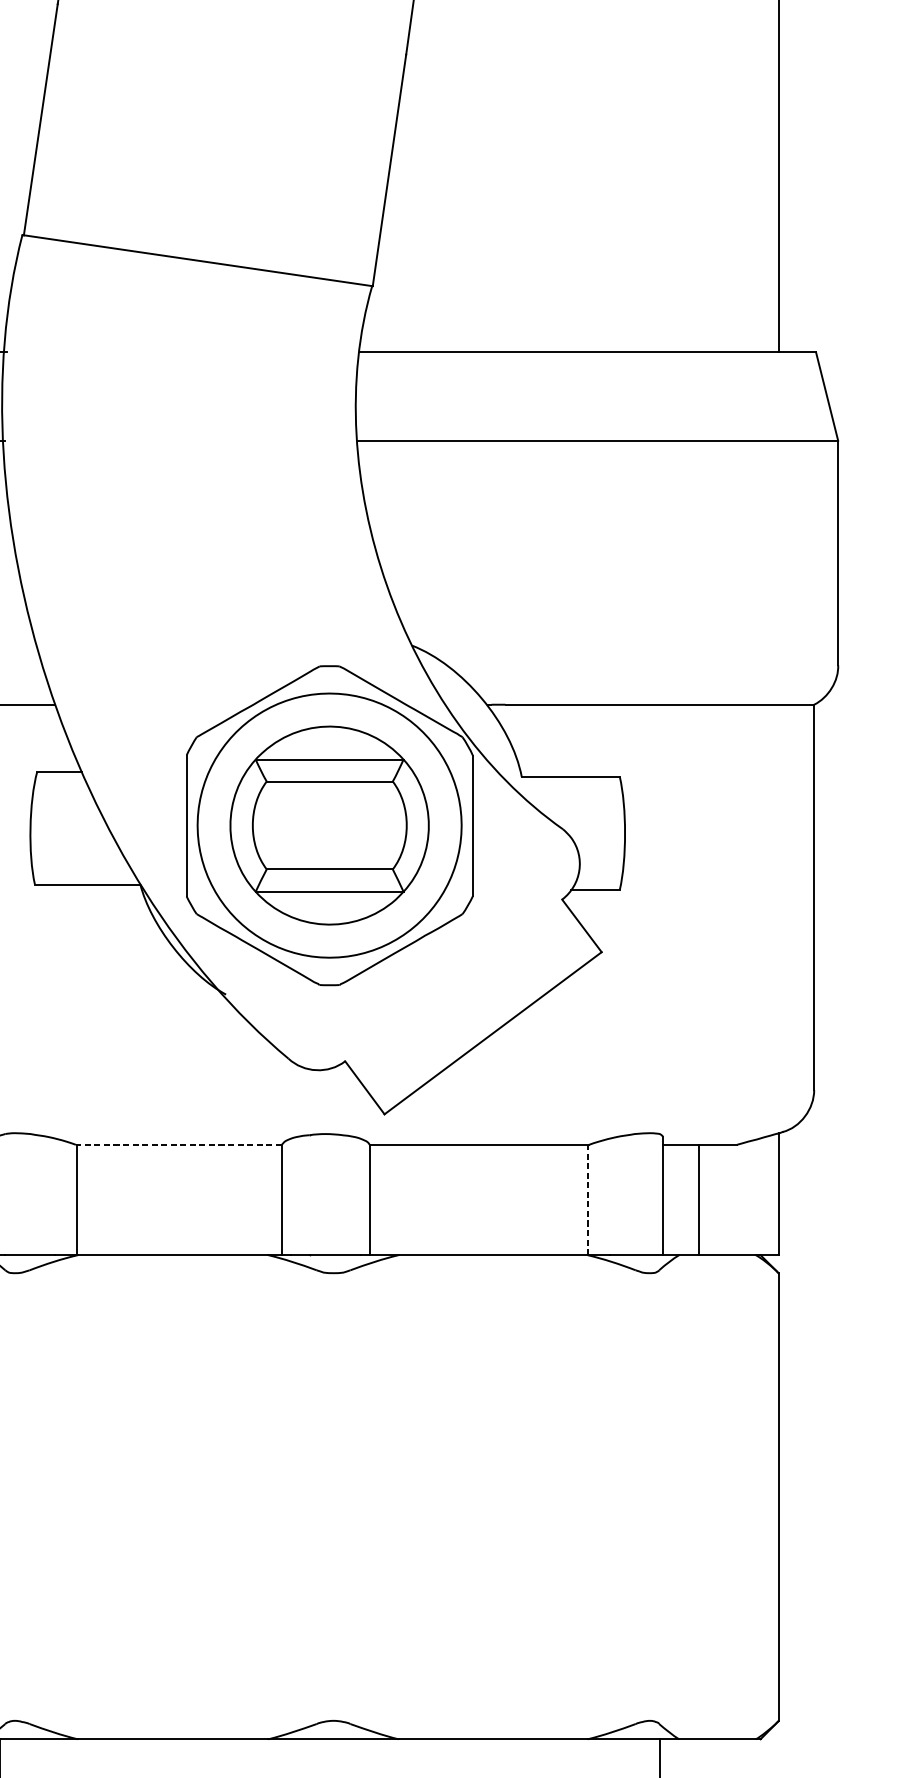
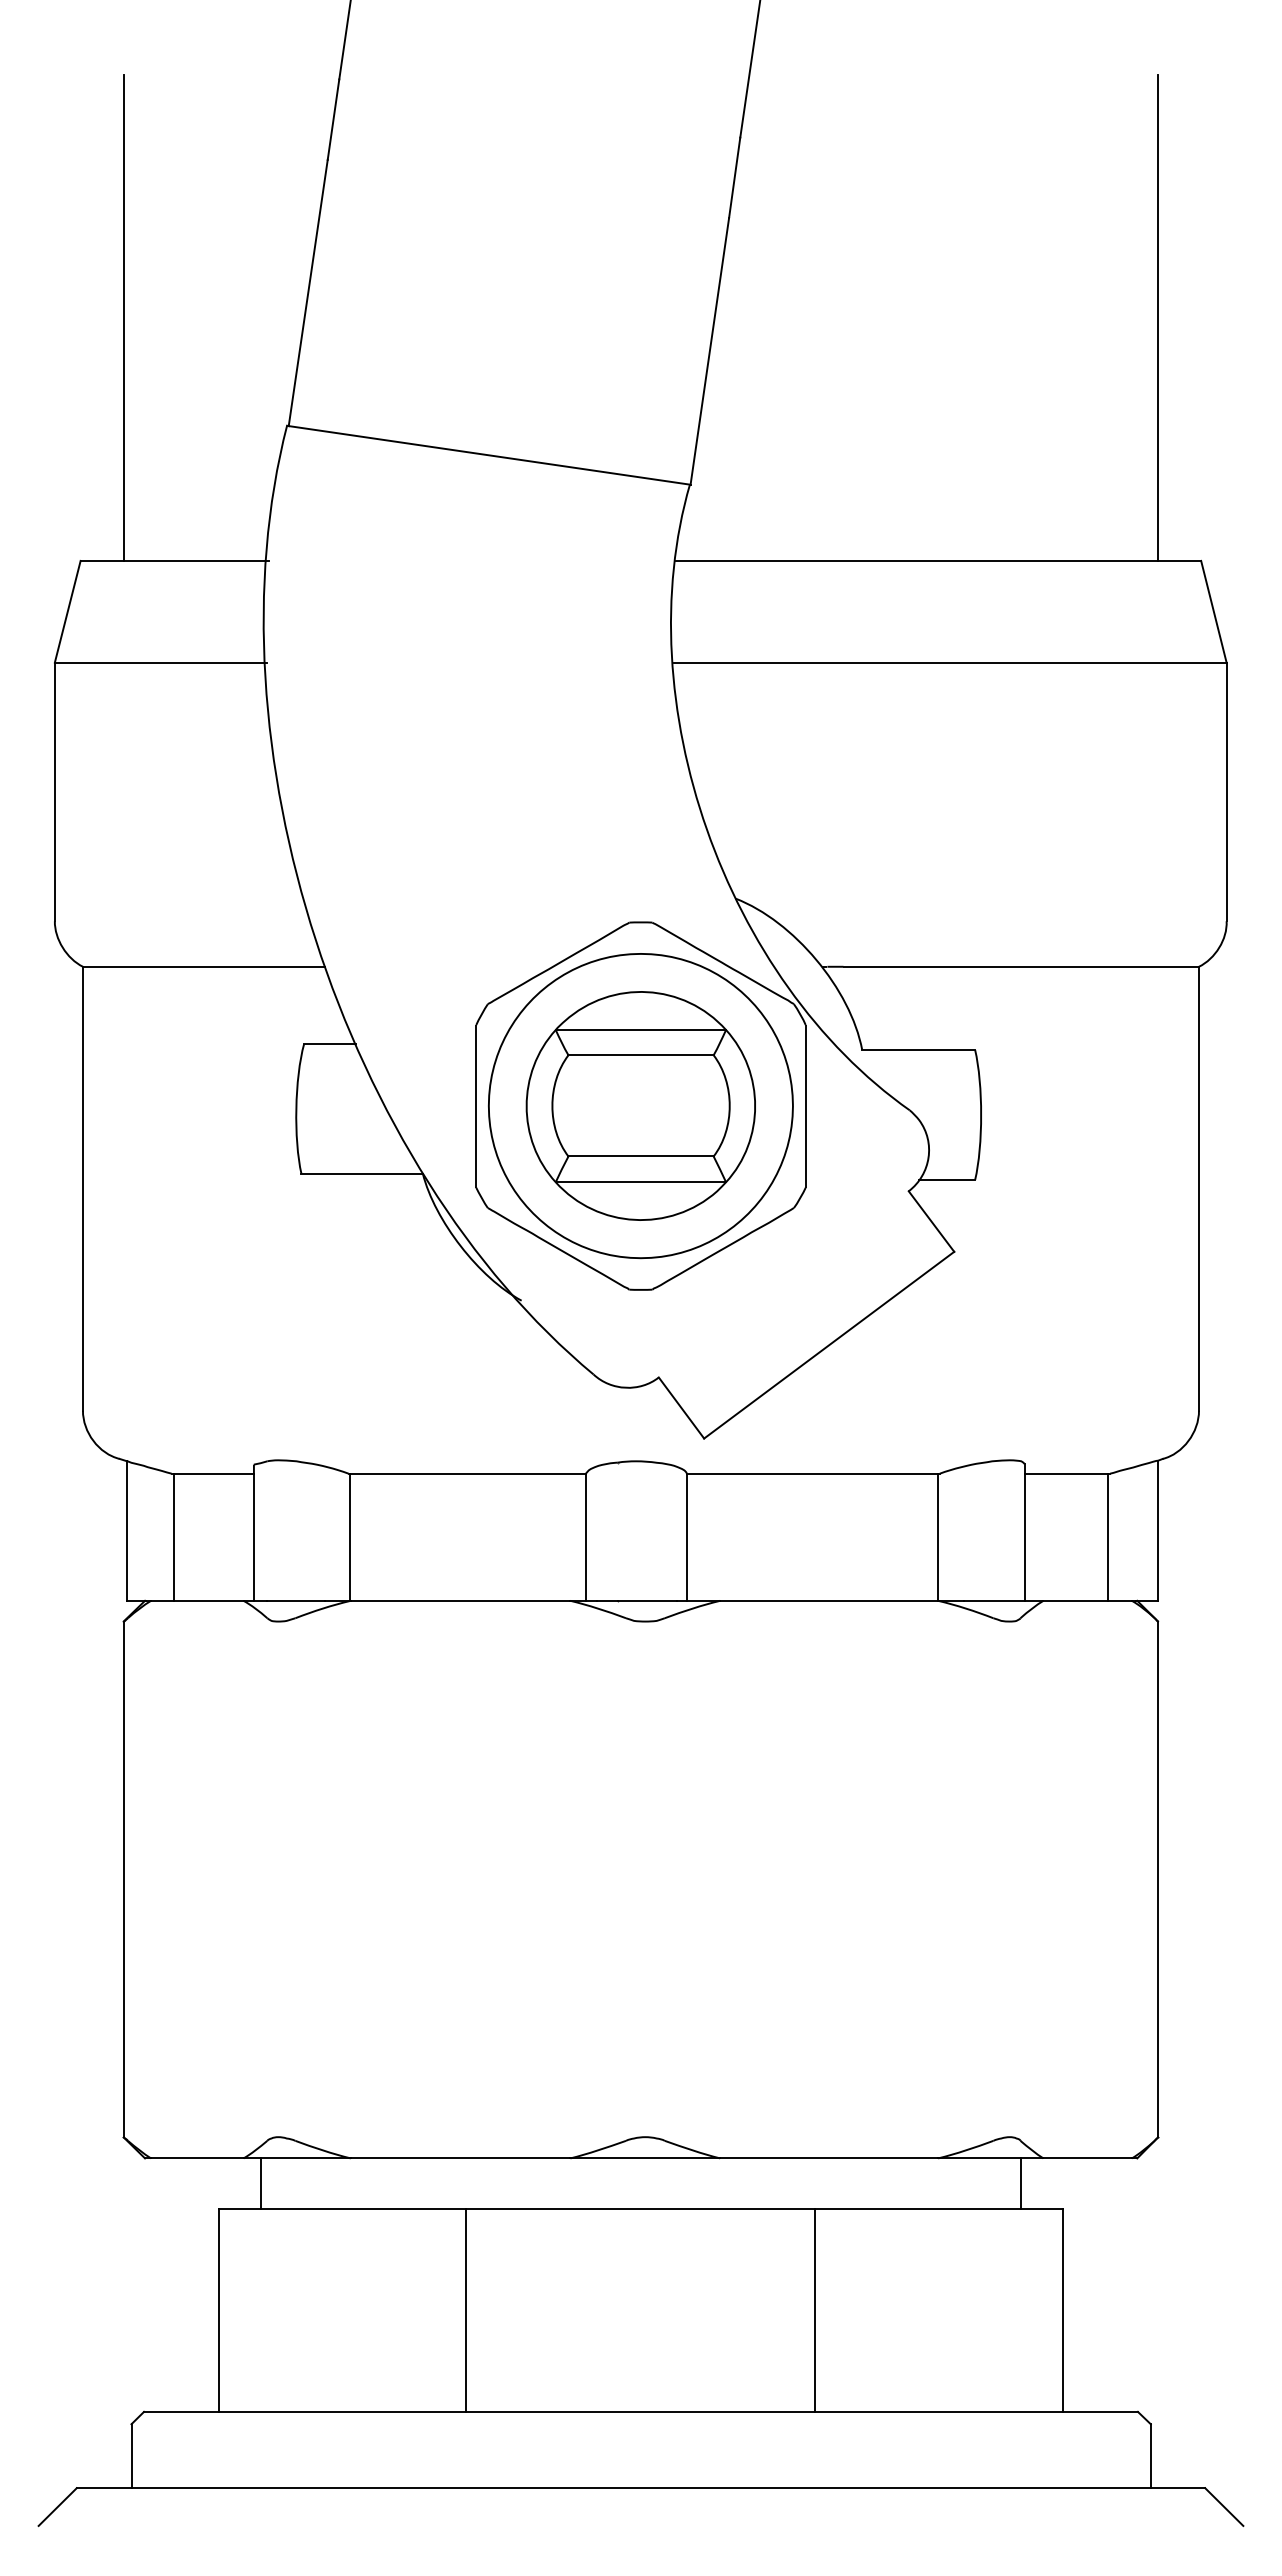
line: (179, 1144) -> (467, 1473), dashed -> solid
line: (699, 1199) -> (1107, 1536), moved
line: (588, 1200) -> (938, 1537), dashed -> solid

